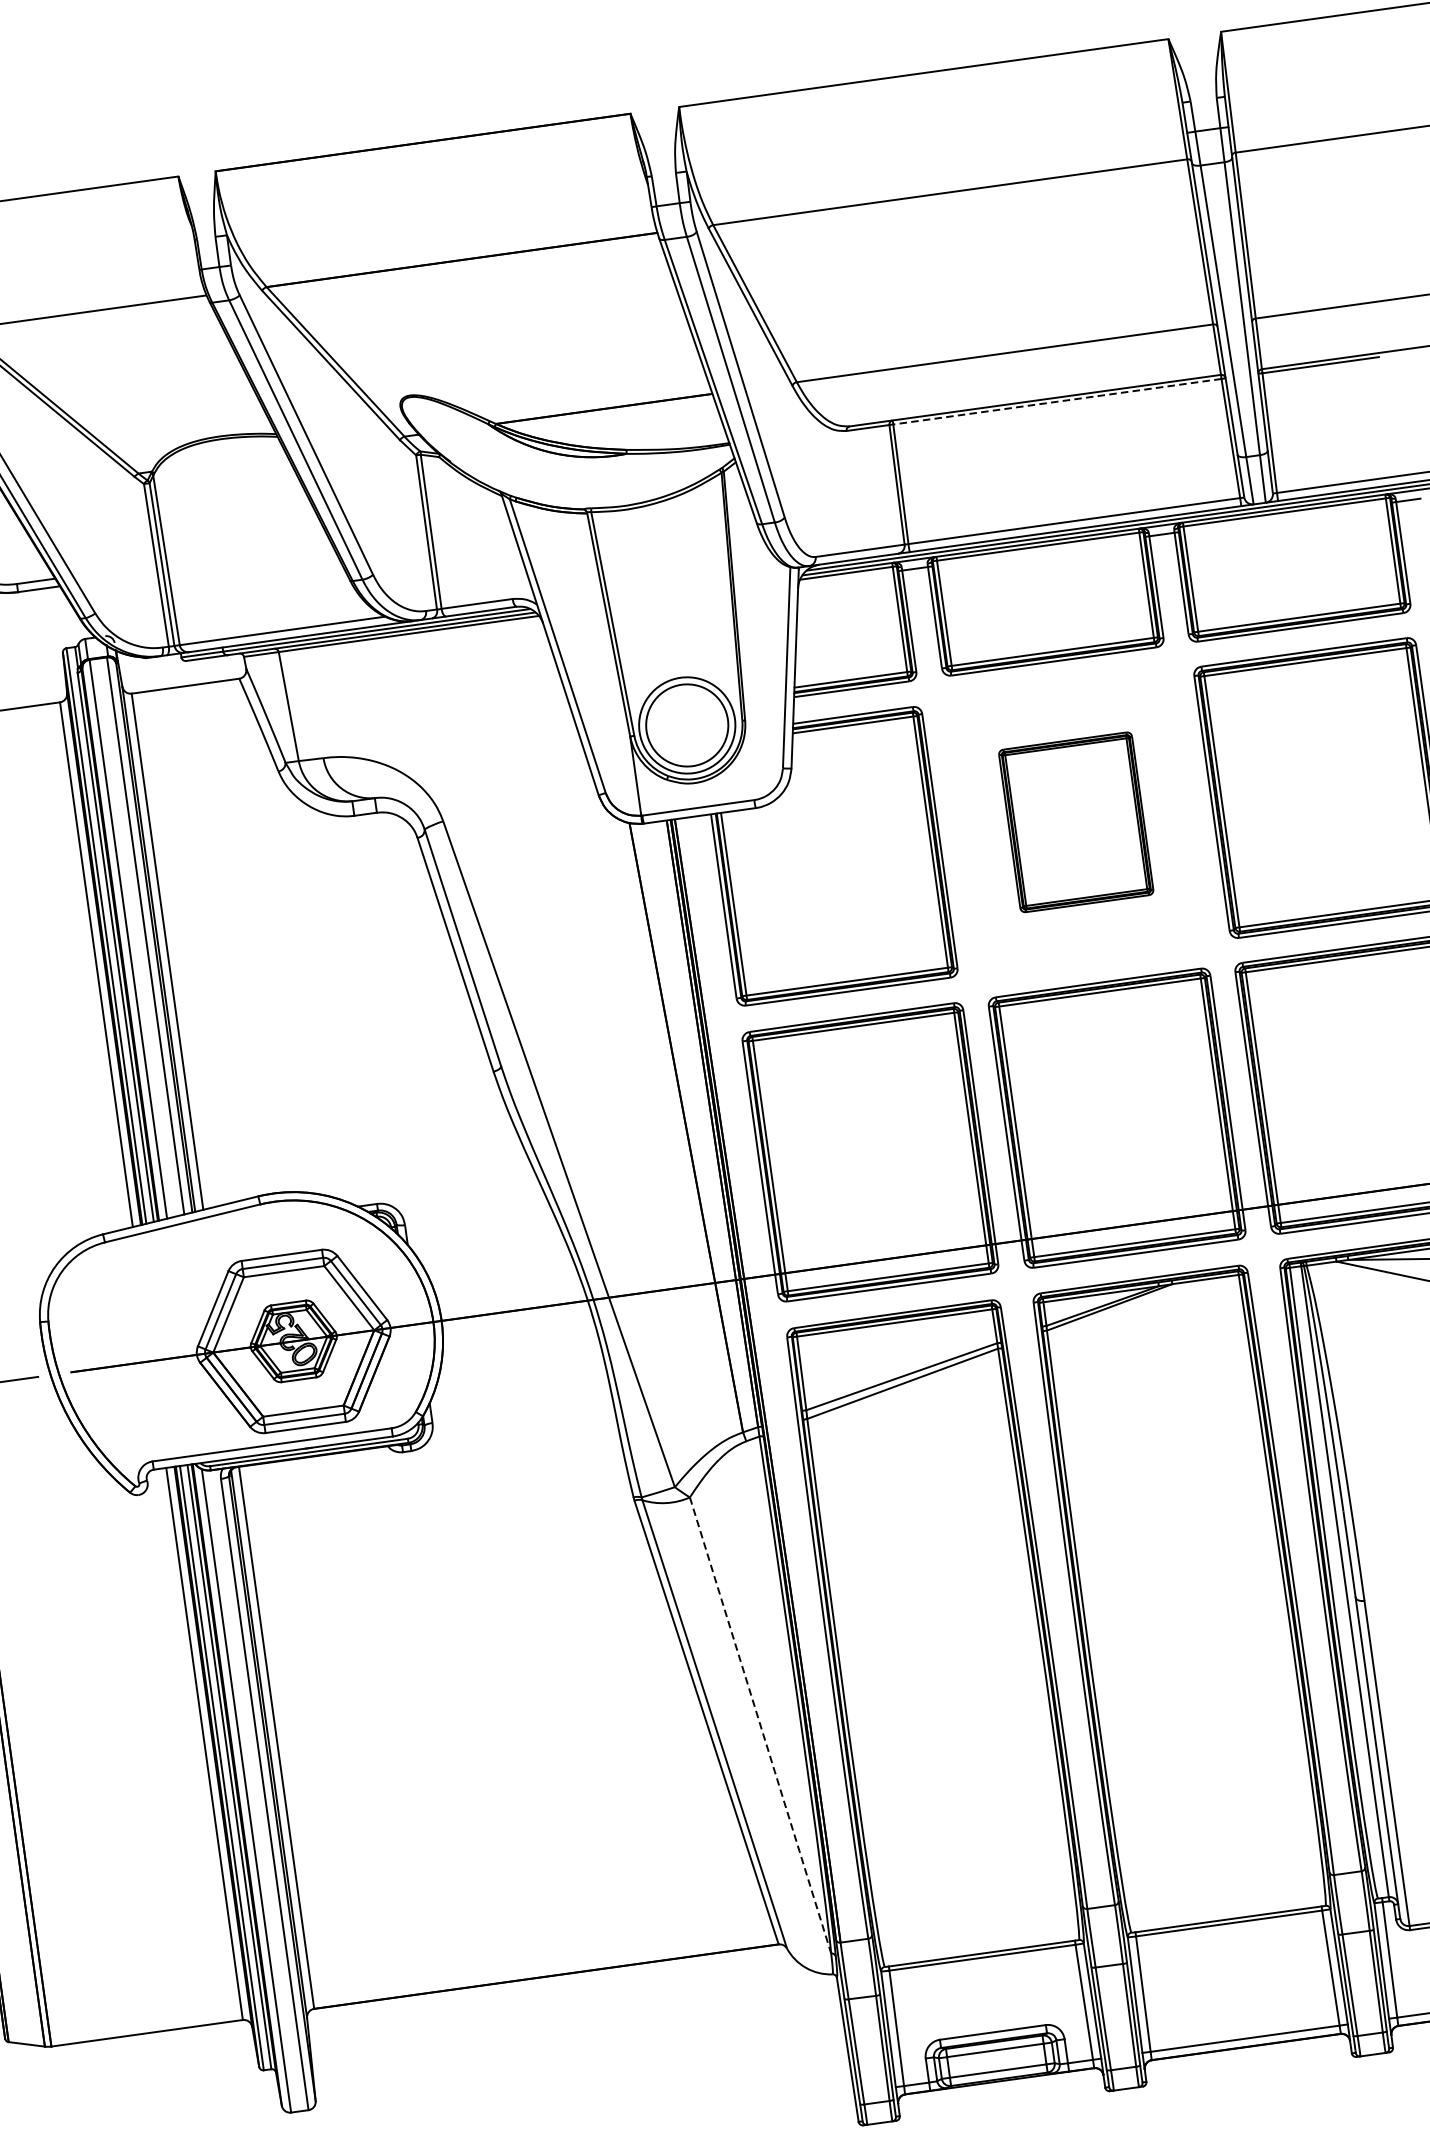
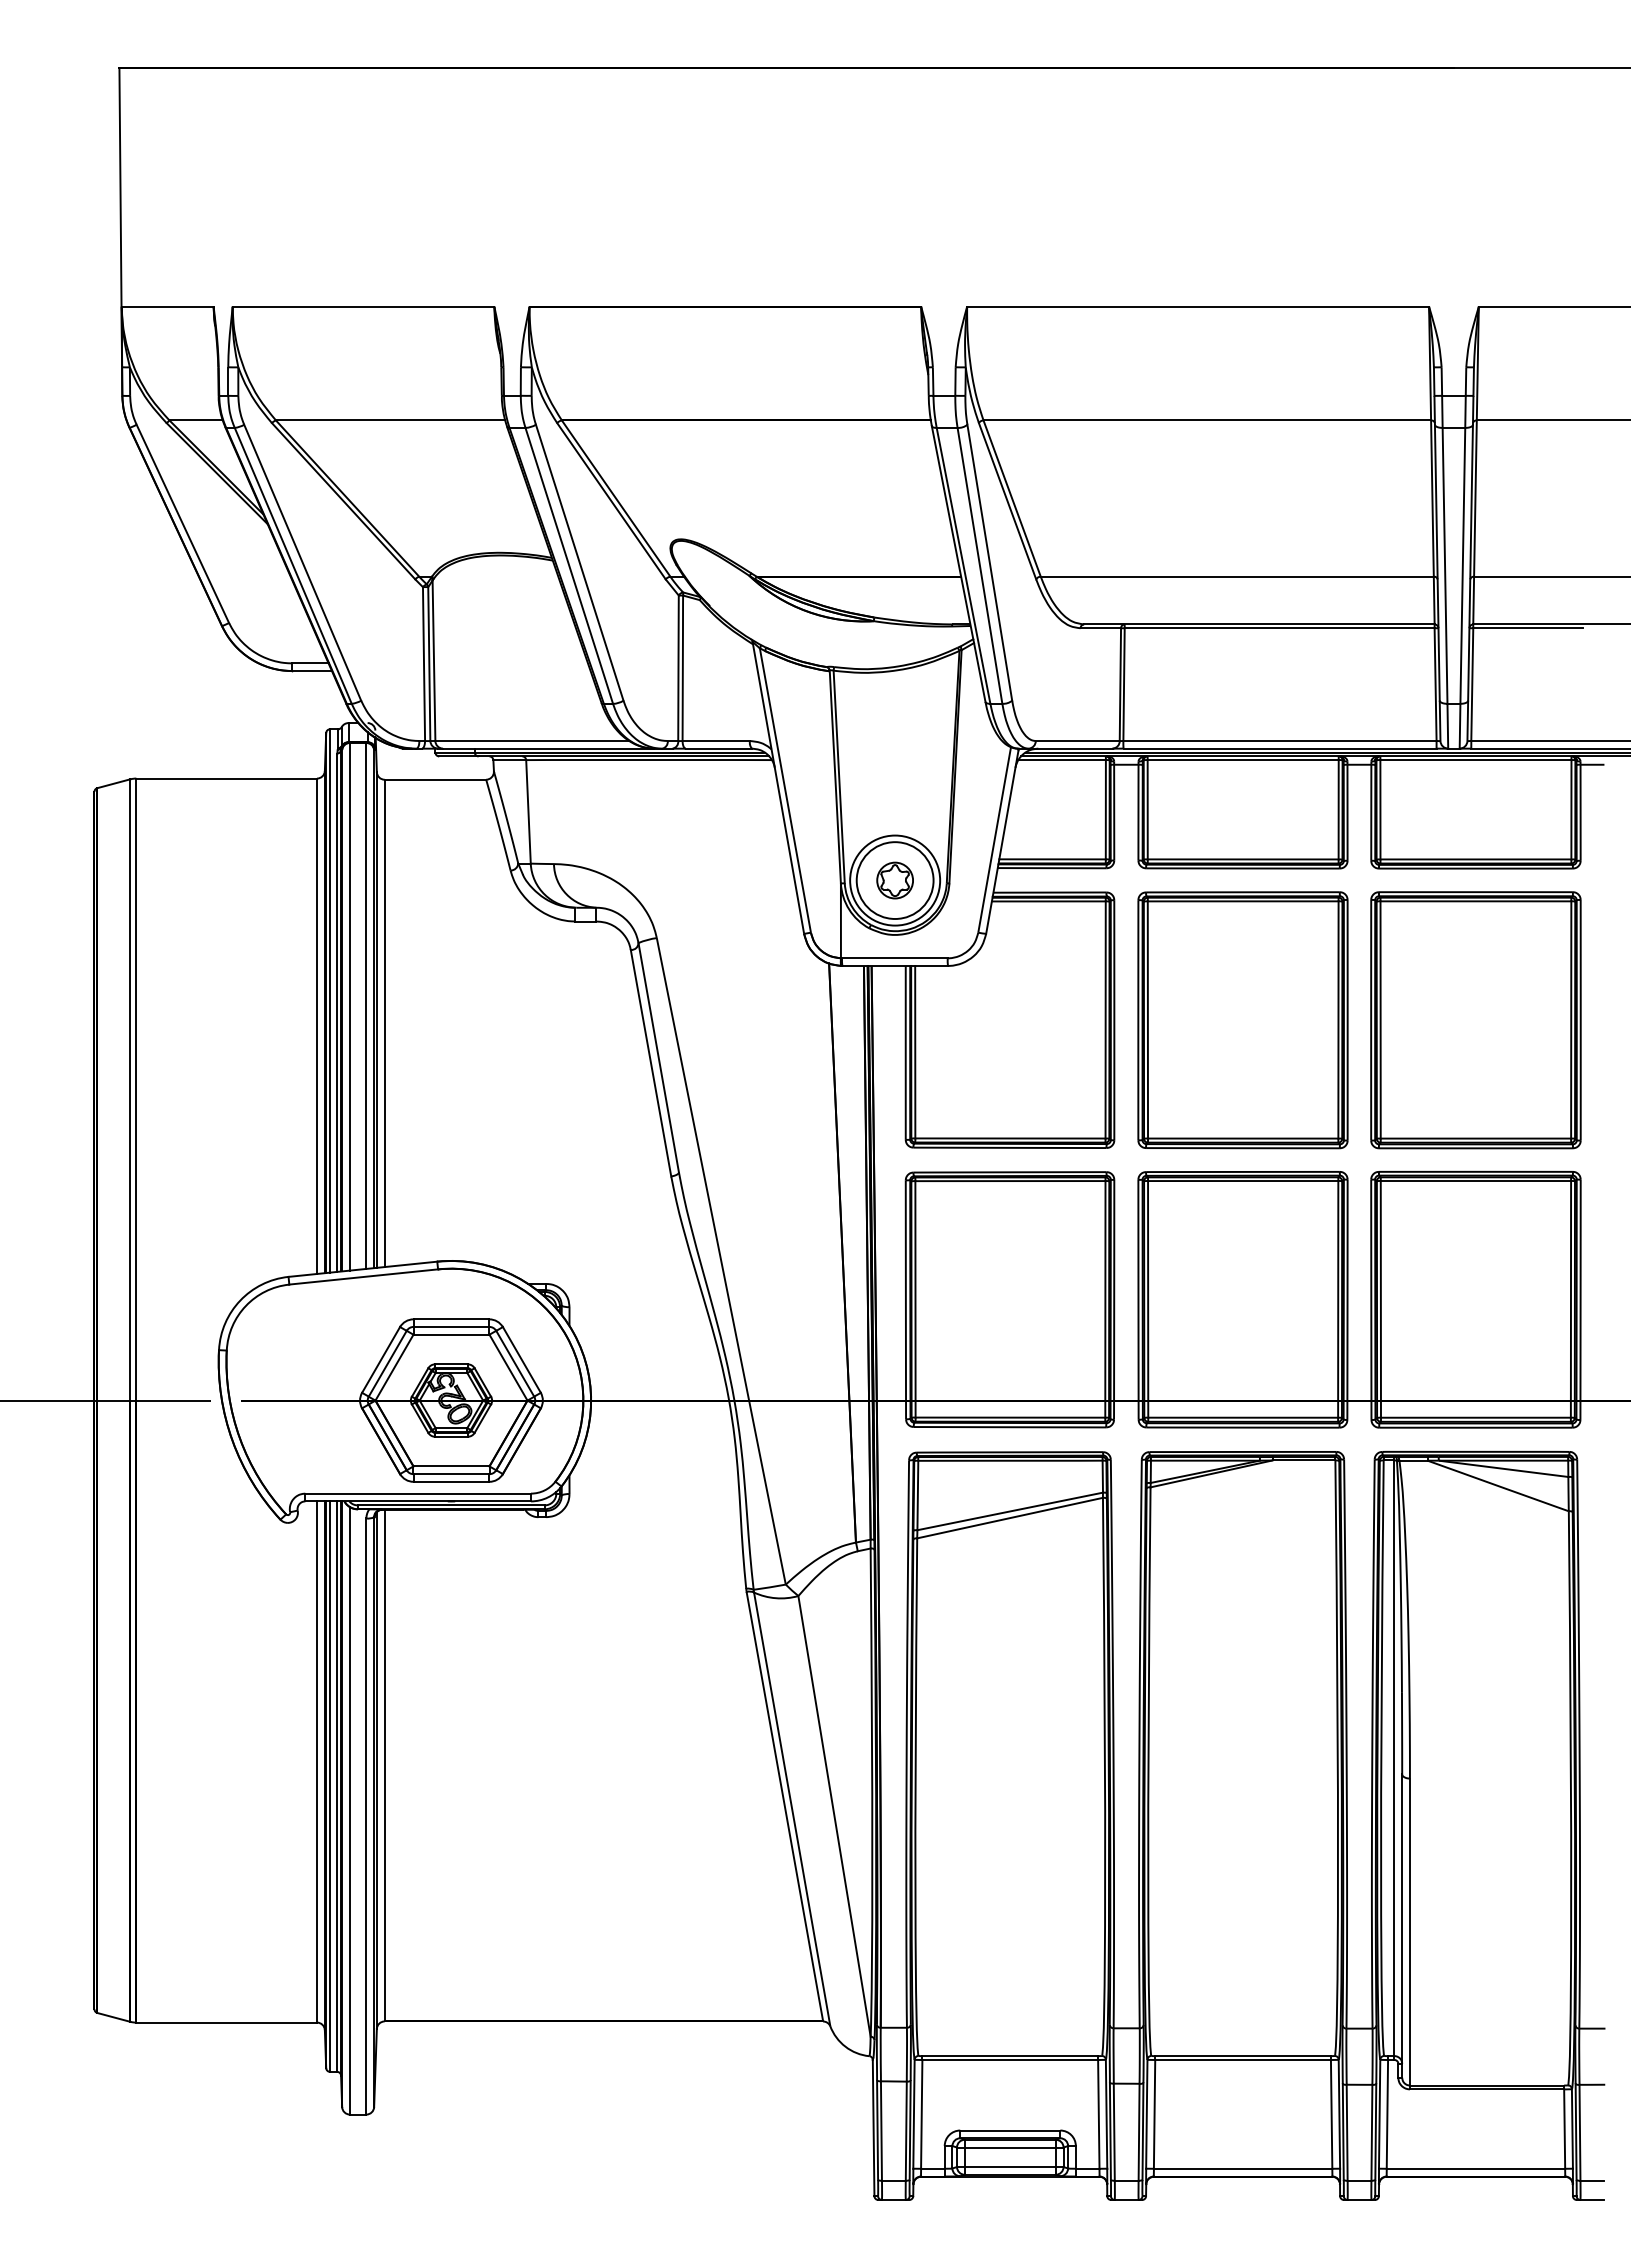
line: (1057, 401) -> (1279, 628), dashed -> solid
part: (686, 725) -> (894, 880), added
part: (1075, 822) -> (1242, 1020), size x1.67
line: (760, 1725) -> (834, 1816), dashed -> solid

